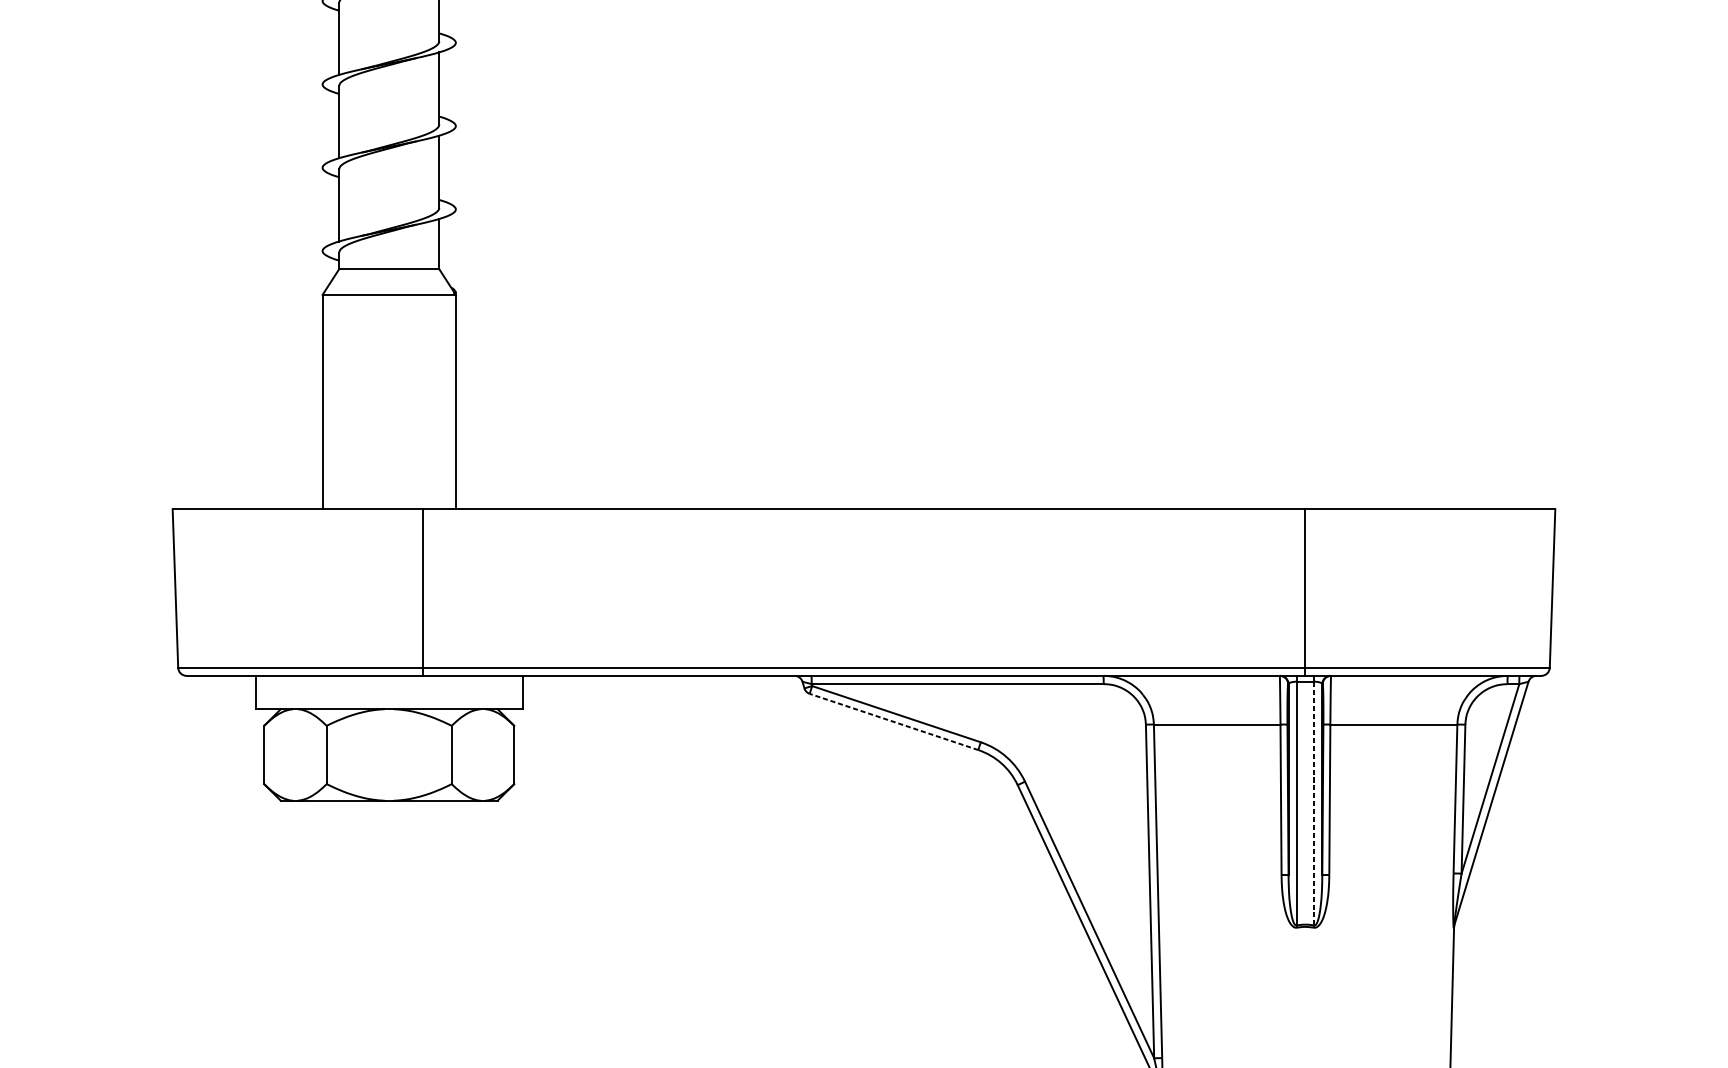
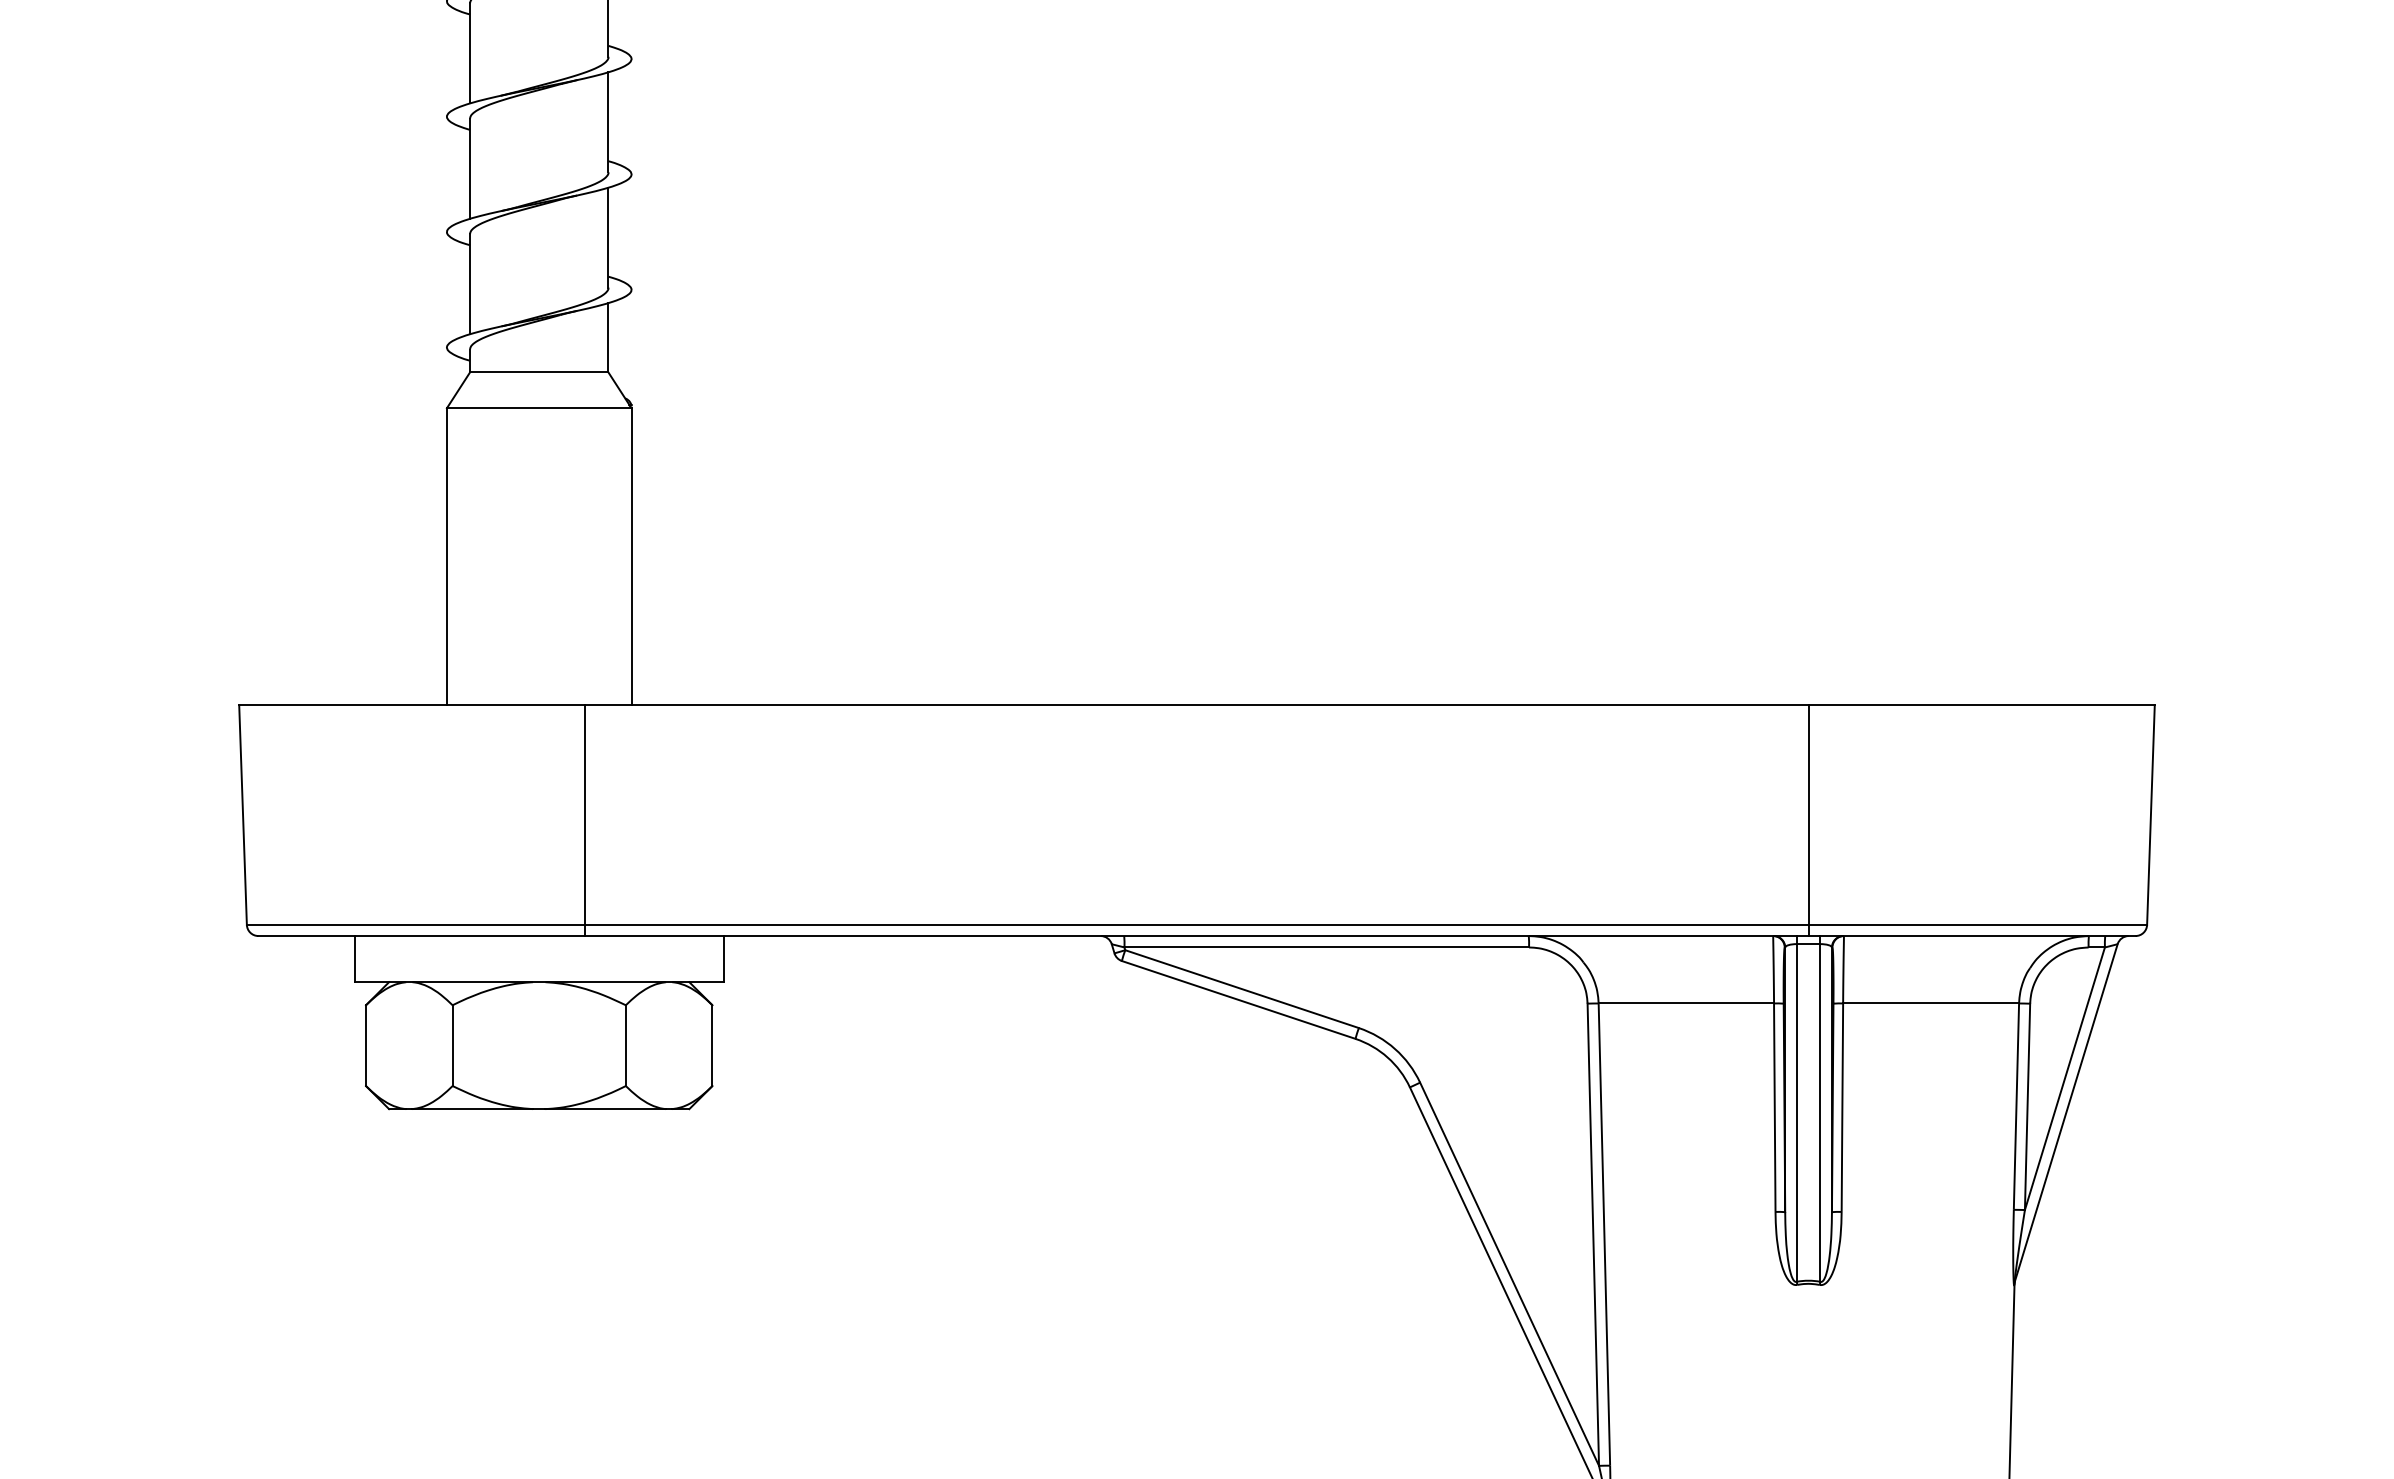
line: (893, 721) -> (1238, 999), dashed -> solid
line: (1314, 803) -> (1820, 1112), dashed -> solid

